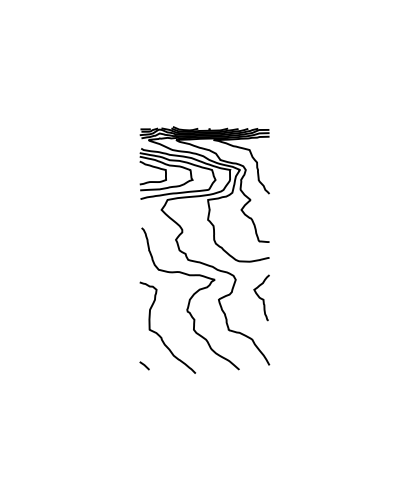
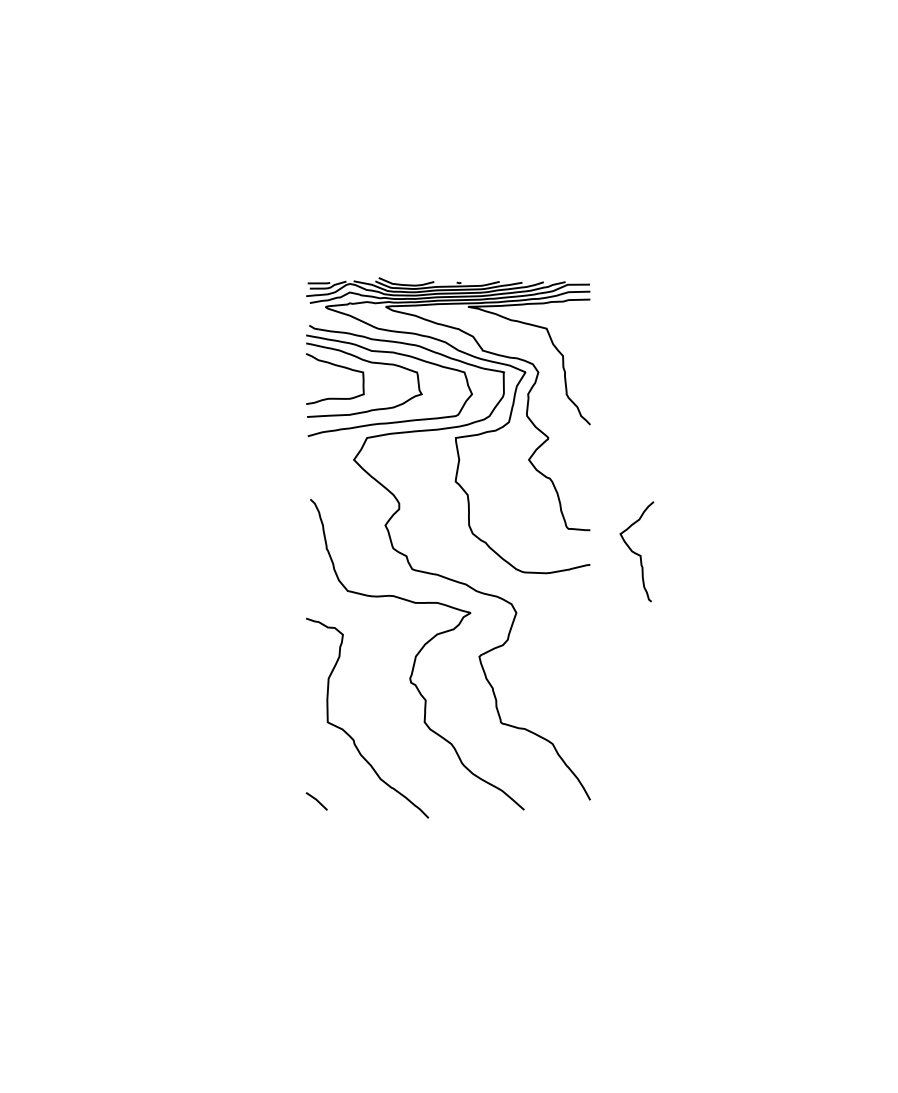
curve: (261, 297) -> (636, 550), moved

